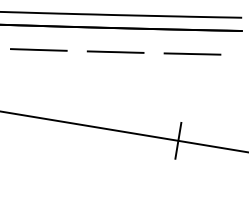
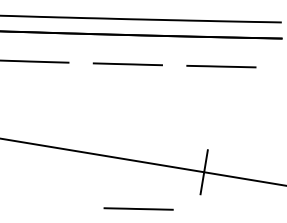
line: (124, 170) -> (138, 208), added

